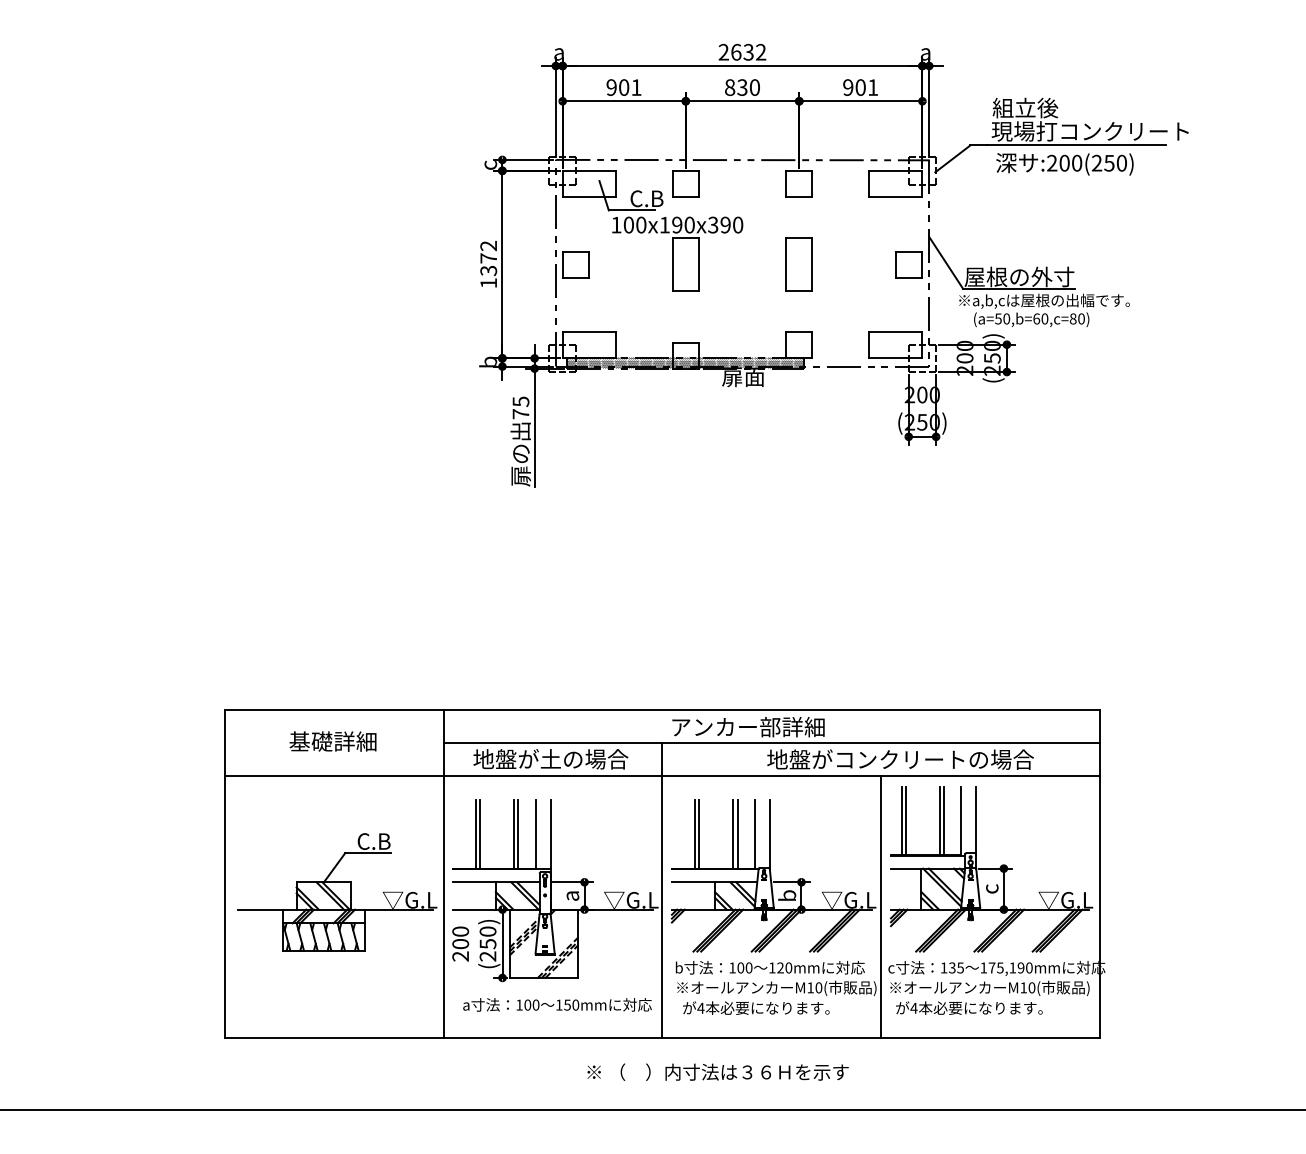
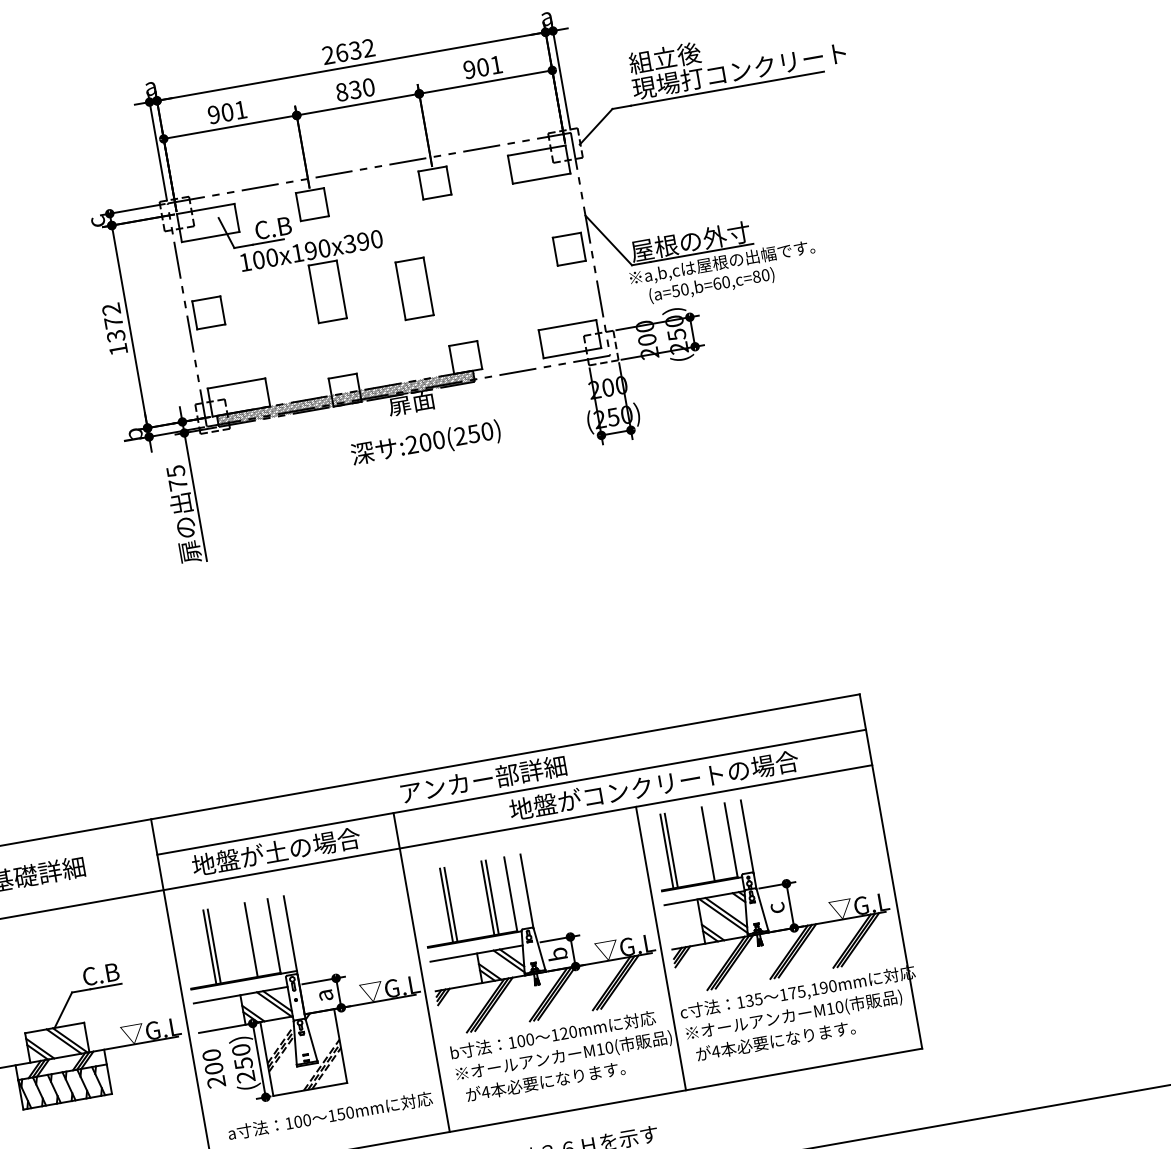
text: (1064, 164) -> (425, 443), moved
part: (798, 264) -> (413, 288), moved
line: (944, 820) -> (713, 843), removed
line: (518, 834) -> (255, 939), removed

